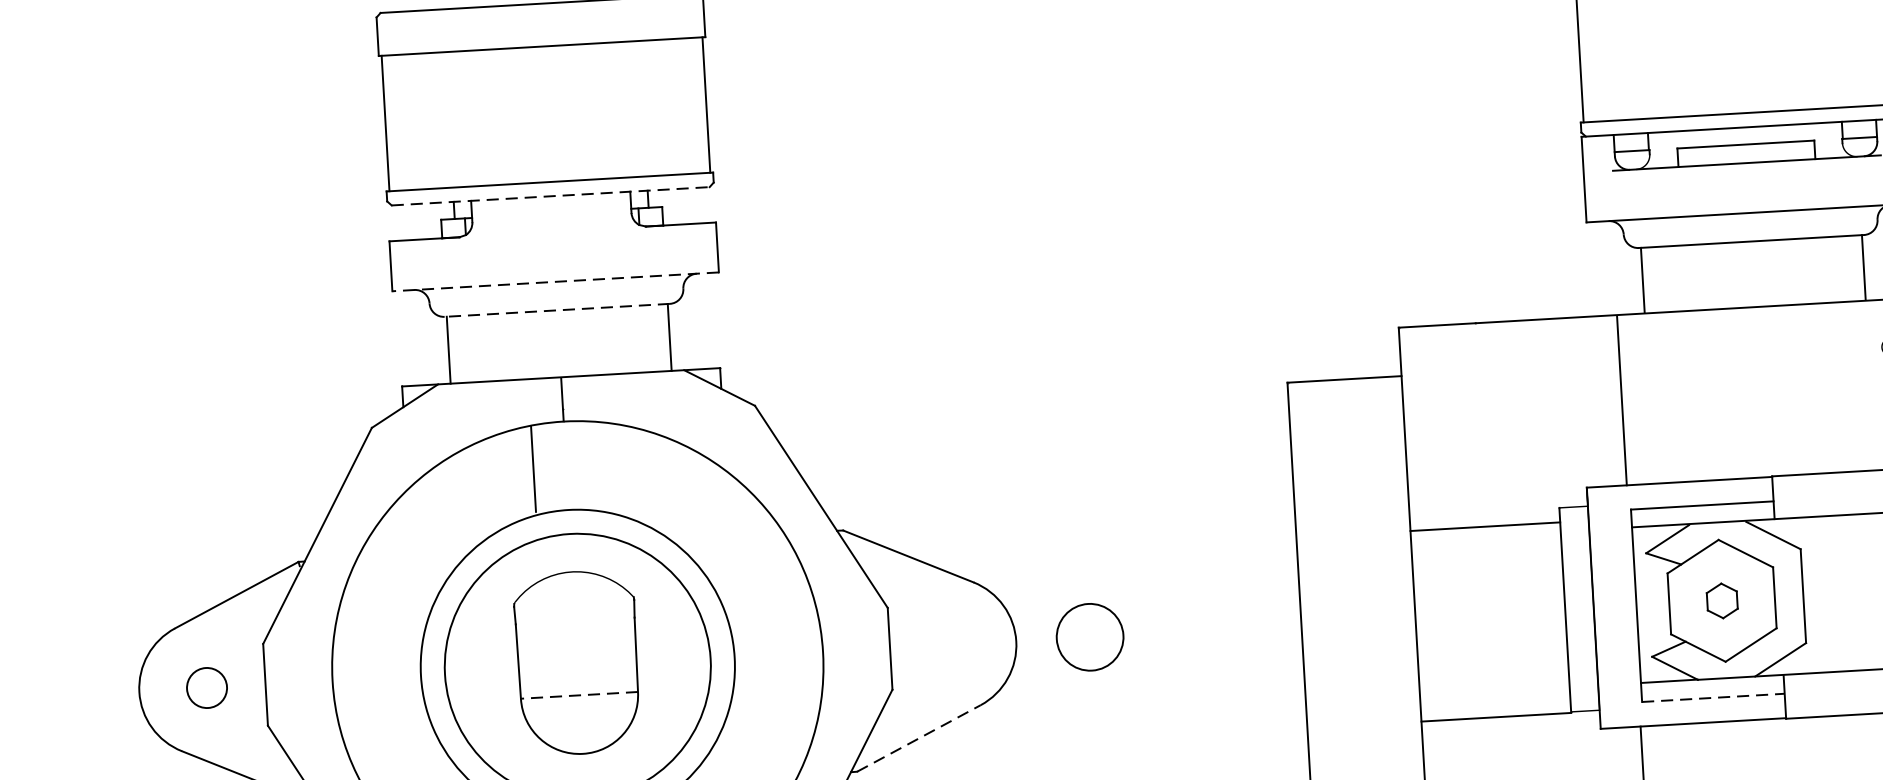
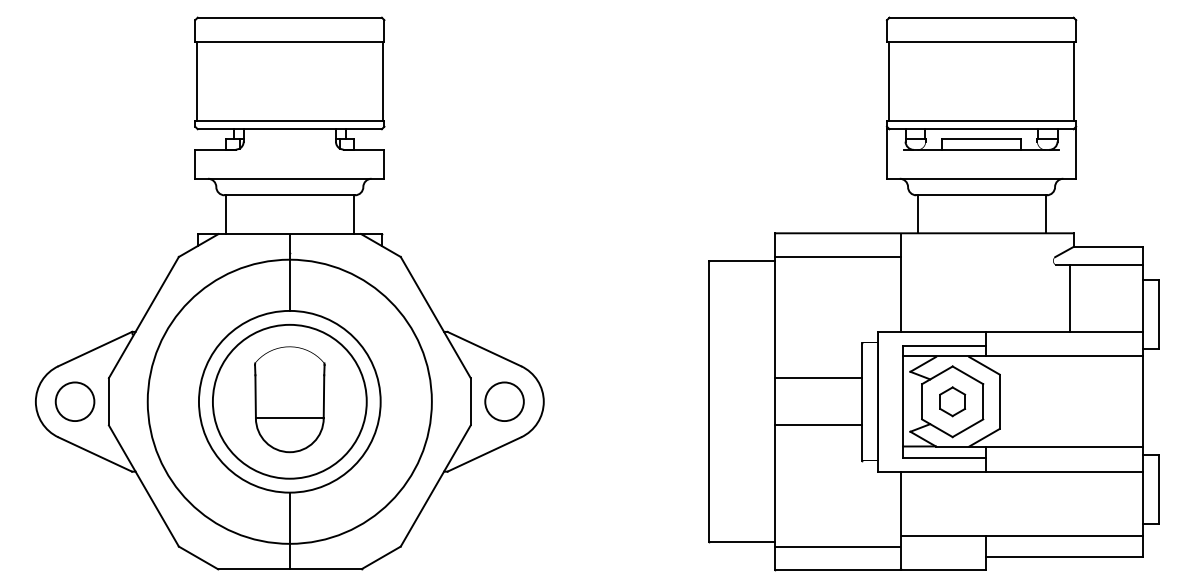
line: (551, 196) -> (290, 129), dashed -> solid
line: (555, 281) -> (289, 178), dashed -> solid
line: (556, 310) -> (289, 195), dashed -> solid
line: (1510, 361) -> (838, 256), added
line: (532, 467) -> (289, 285), moved
line: (1485, 527) -> (818, 378), moved
part: (1721, 600) -> (952, 401), size x1.43
circle: (1089, 636) -> (504, 401), moved
circle: (206, 687) -> (74, 401), size x1.67
line: (578, 695) -> (289, 418), dashed -> solid
line: (1713, 697) -> (944, 457), dashed -> solid
line: (1496, 717) -> (818, 425), moved
line: (919, 738) -> (484, 454), dashed -> solid

